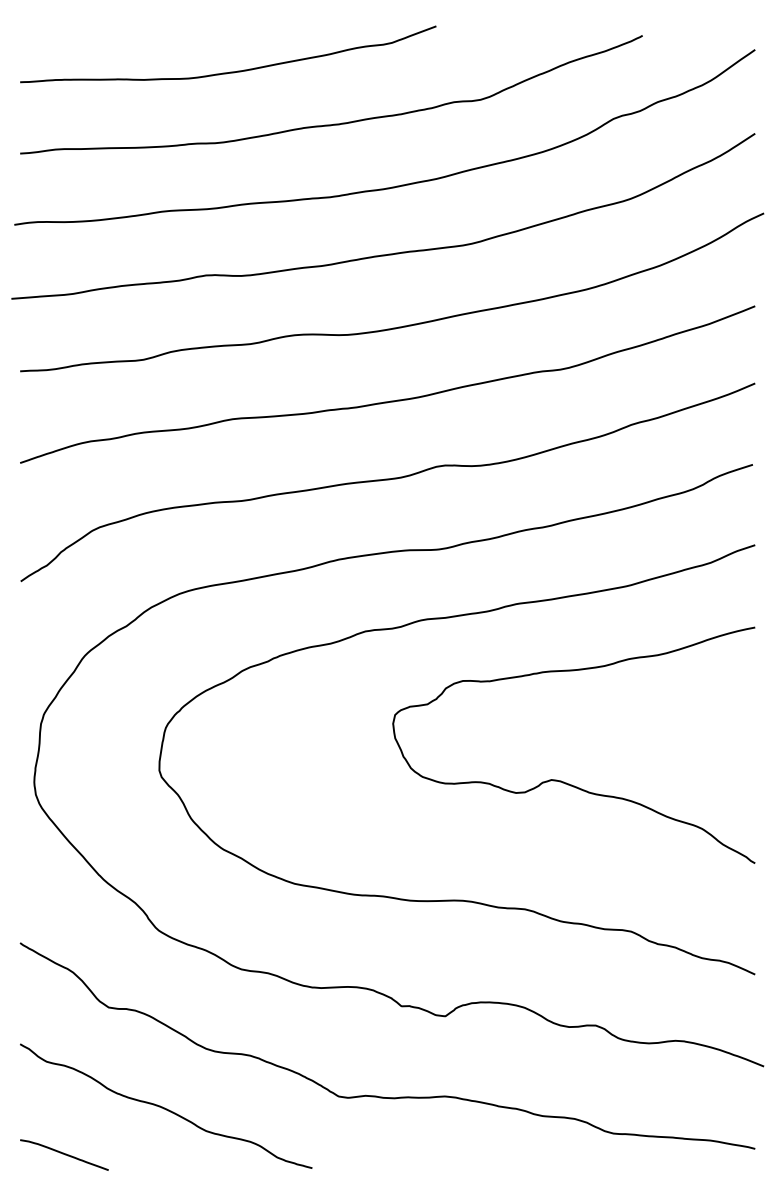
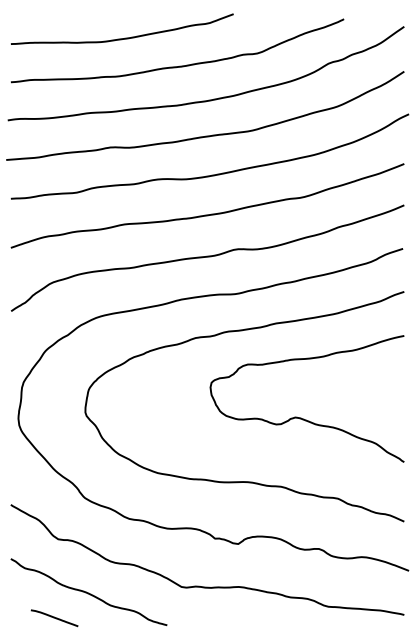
curve: (64, 1155) -> (54, 618), moved

